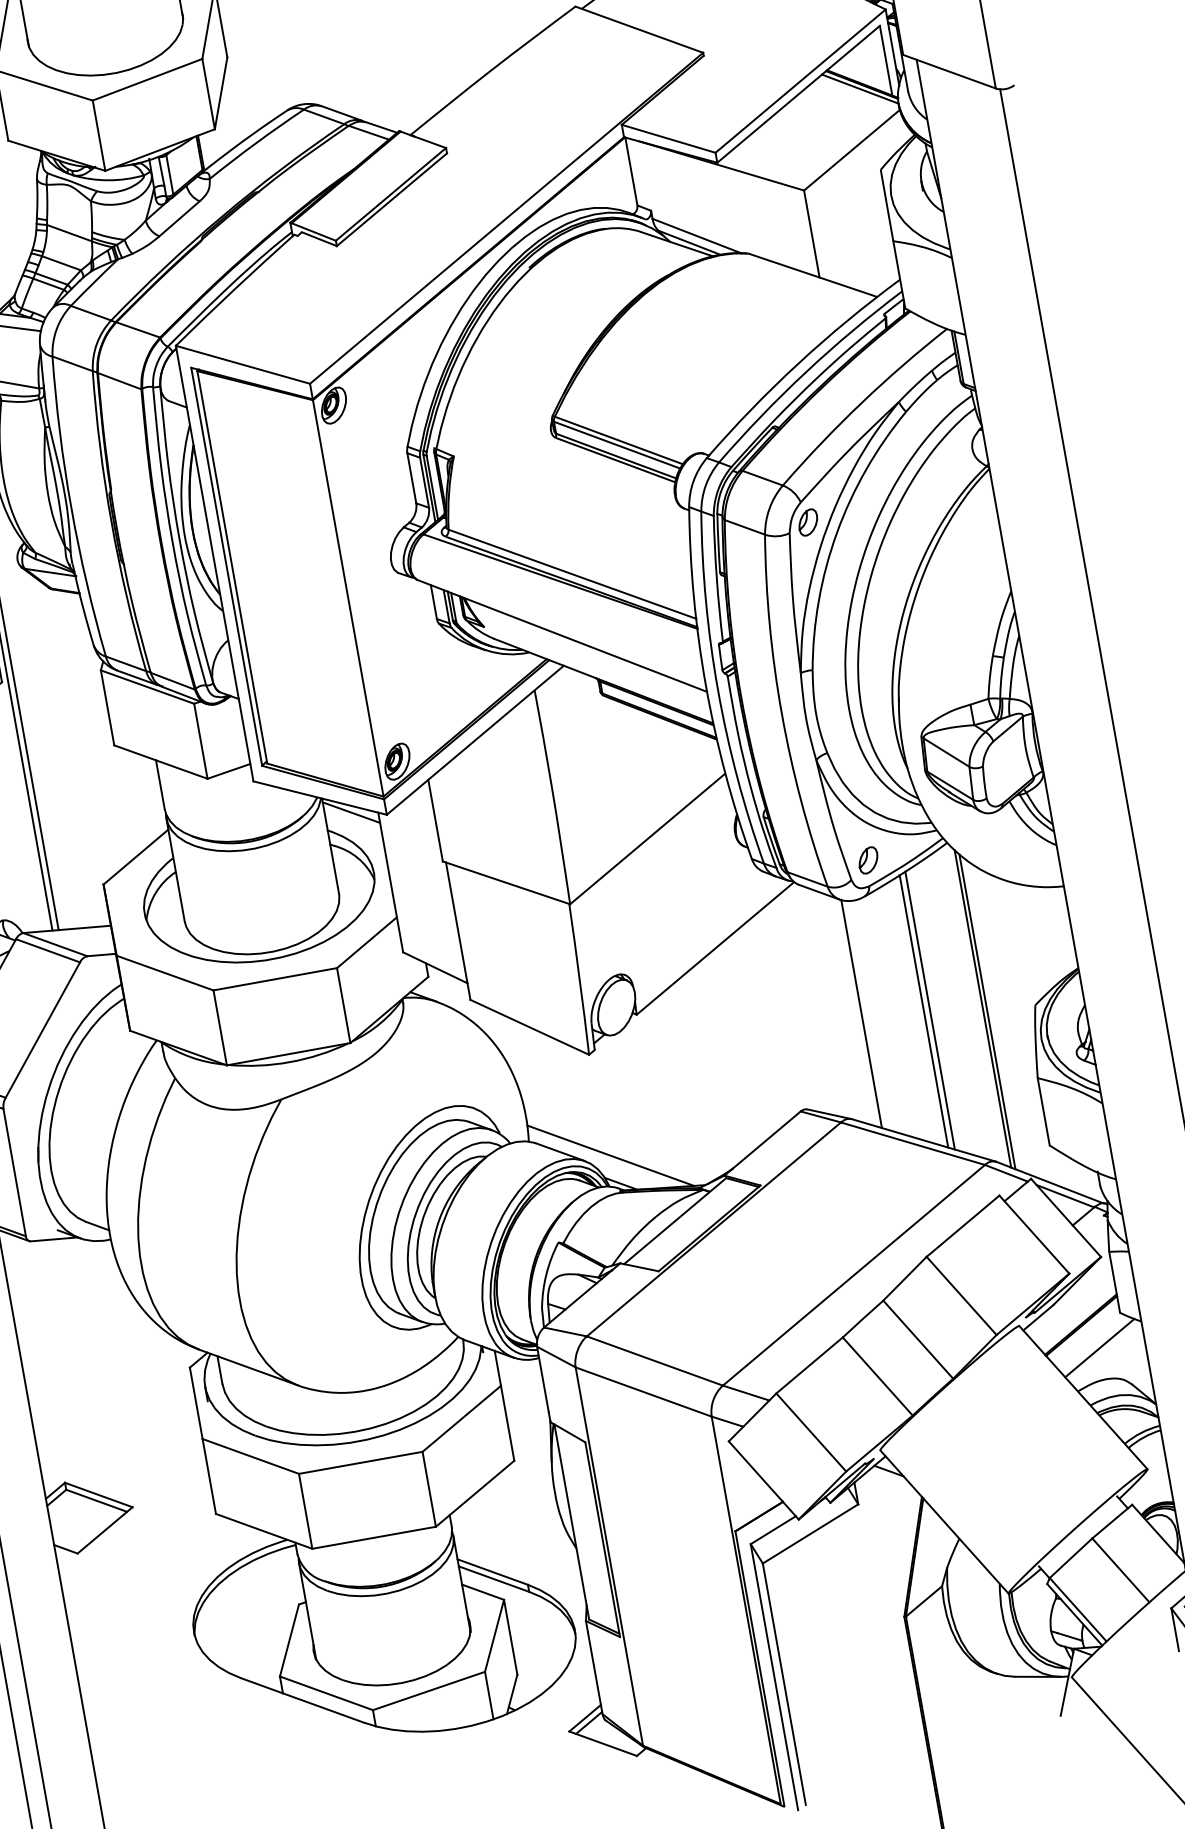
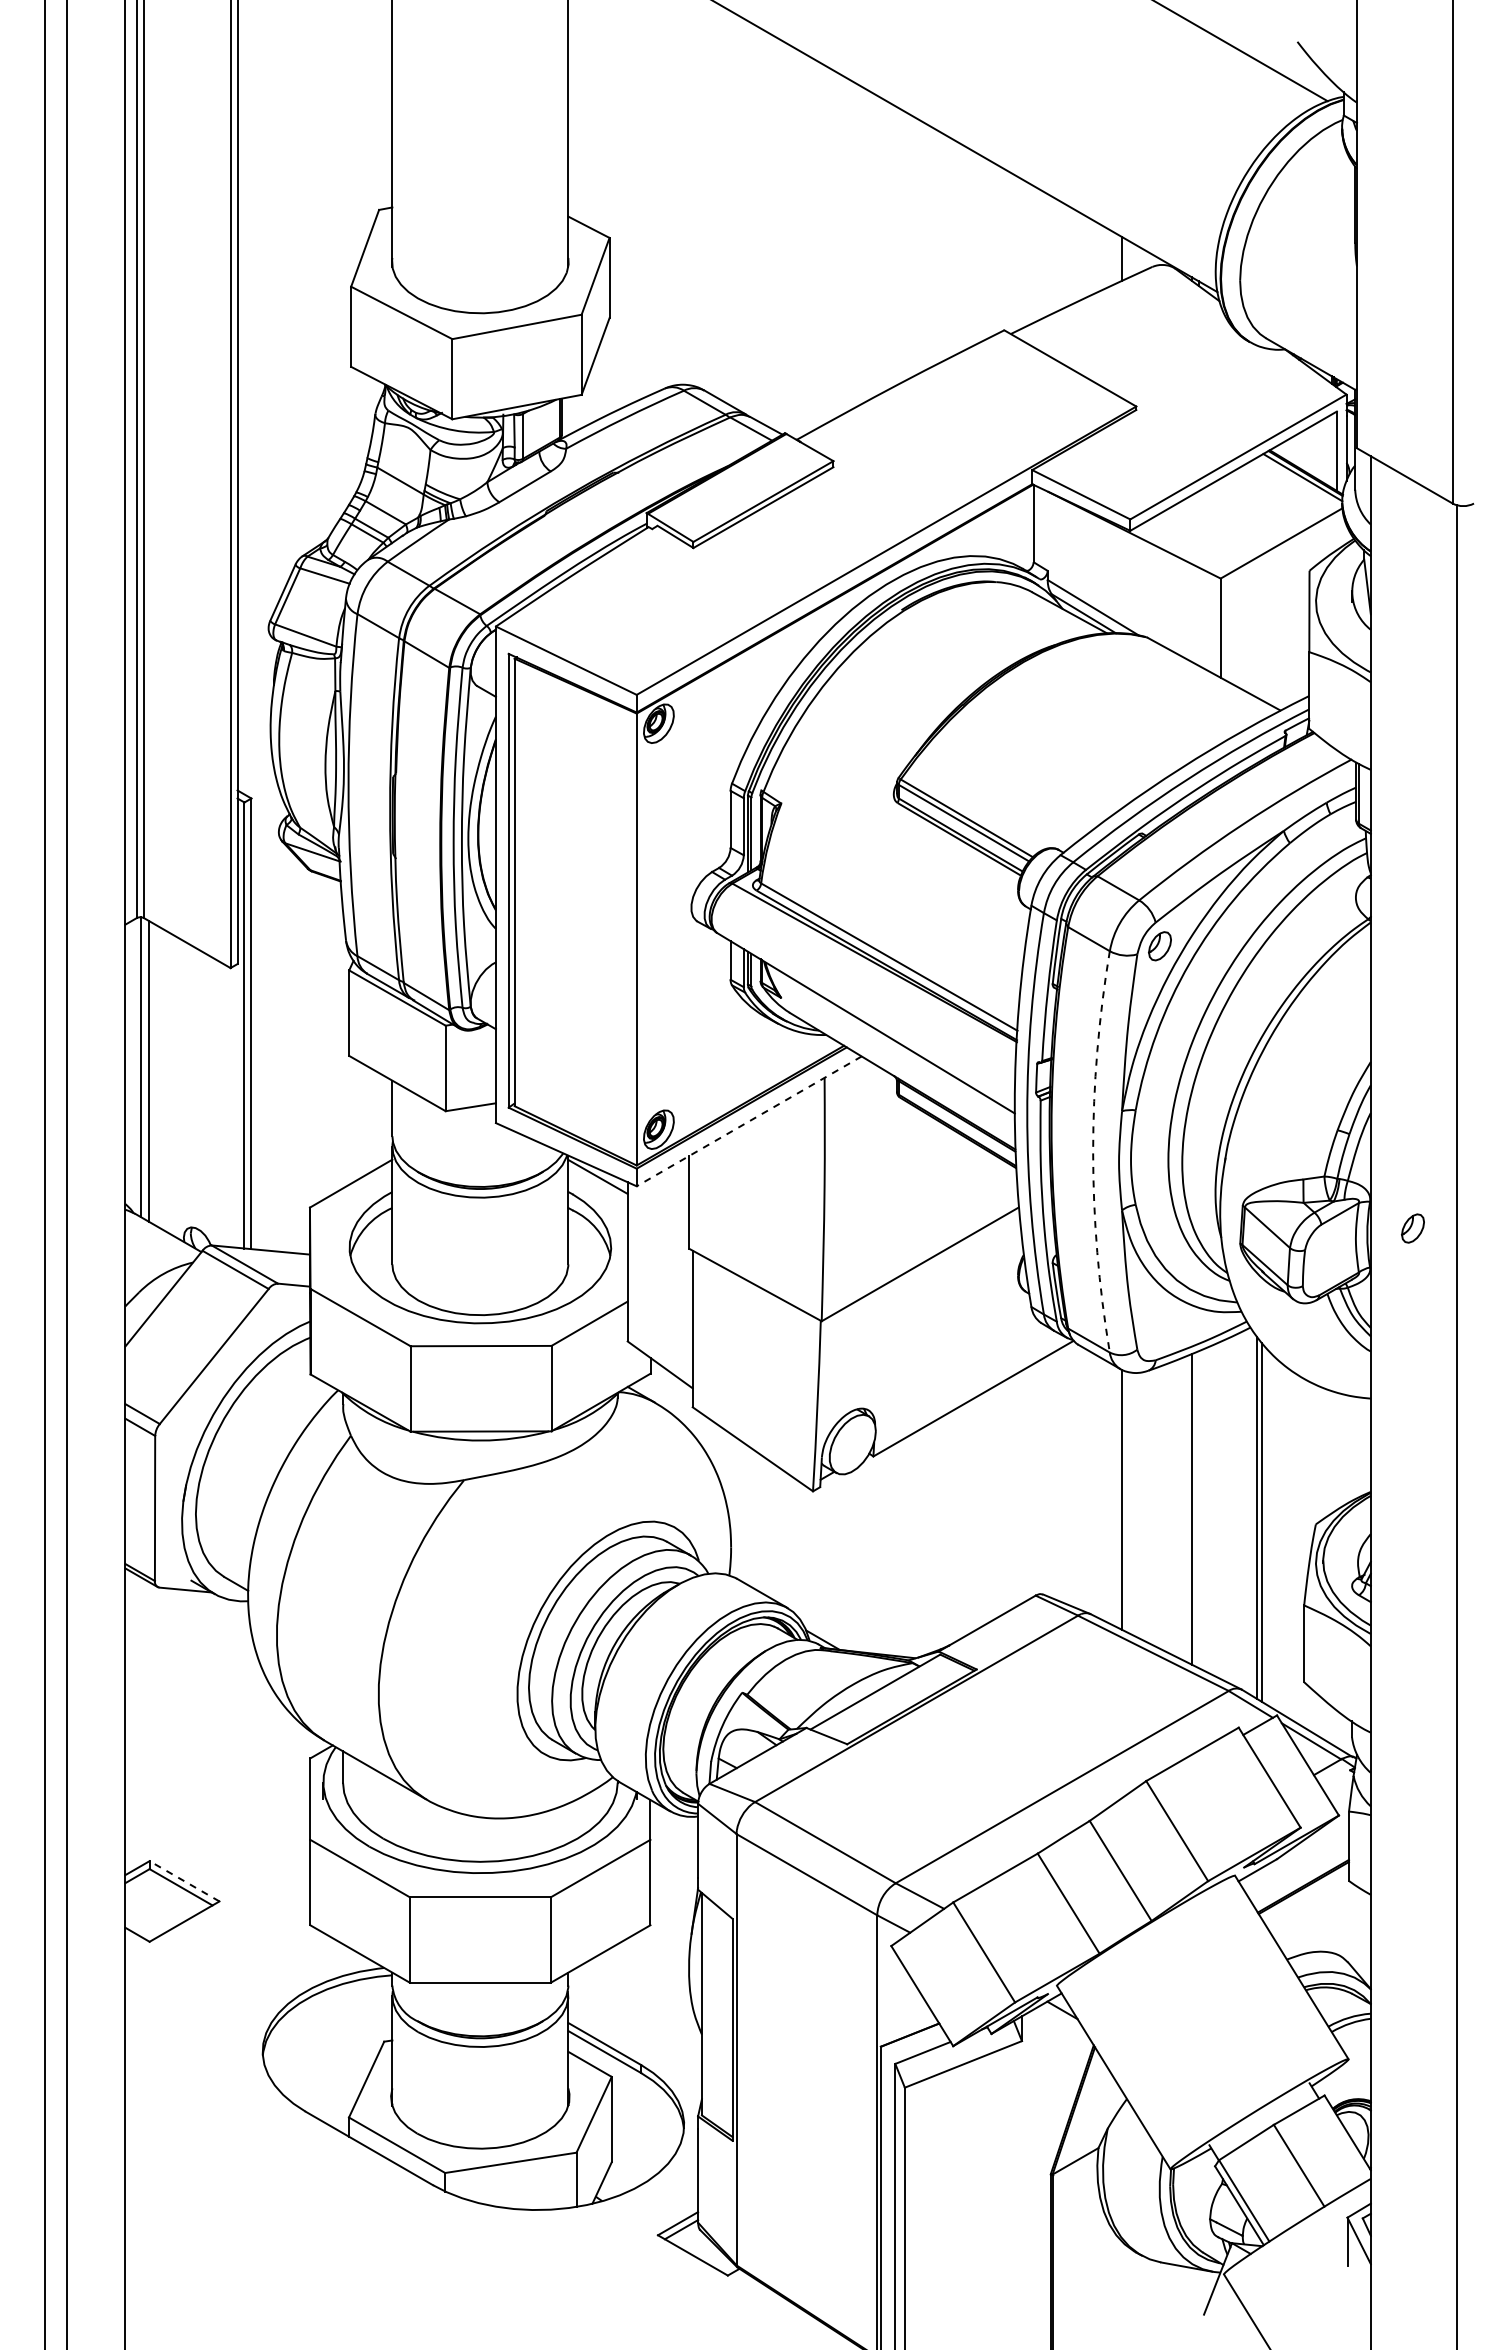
arc: (782, 712) -> (1093, 1151), solid -> dashed
line: (475, 740) -> (749, 1121), solid -> dashed
part: (868, 860) -> (1412, 1228), moved
line: (930, 1010) -> (1198, 1509), removed
line: (610, 1155) -> (816, 1606), removed
line: (1099, 1347) -> (1319, 1915), removed
line: (98, 1495) -> (184, 1881), solid -> dashed

